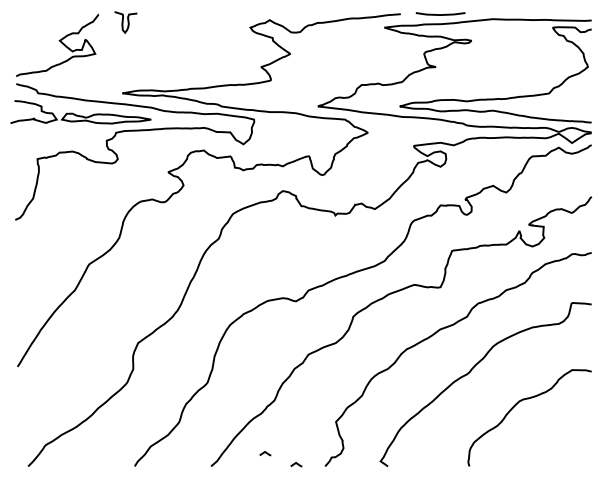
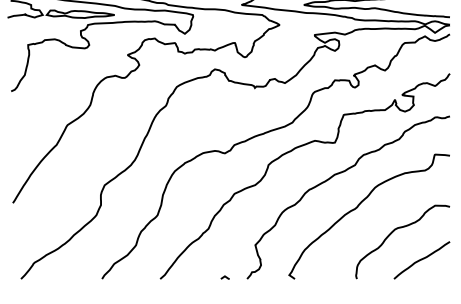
curve: (554, 441) -> (421, 260), added
line: (265, 453) -> (201, 269), removed

